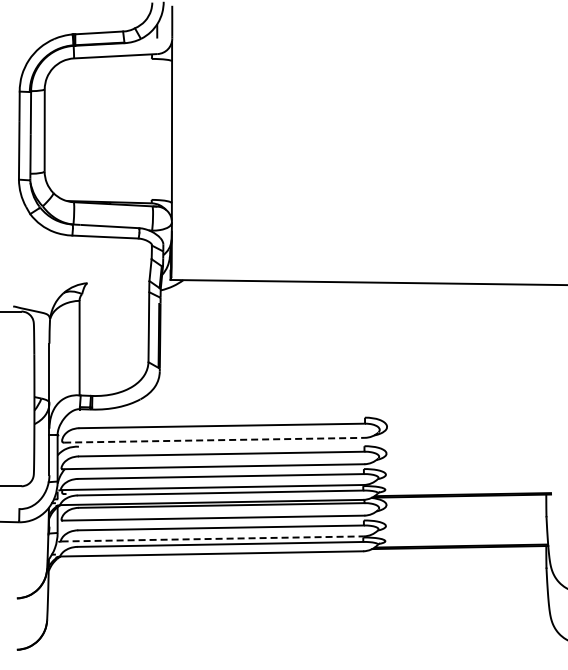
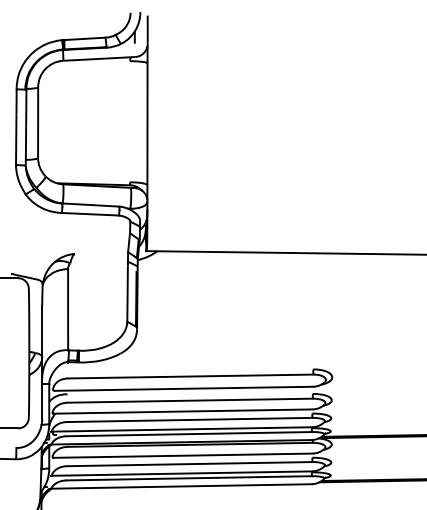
line: (215, 440) -> (184, 389), dashed -> solid
line: (213, 538) -> (183, 473), dashed -> solid

